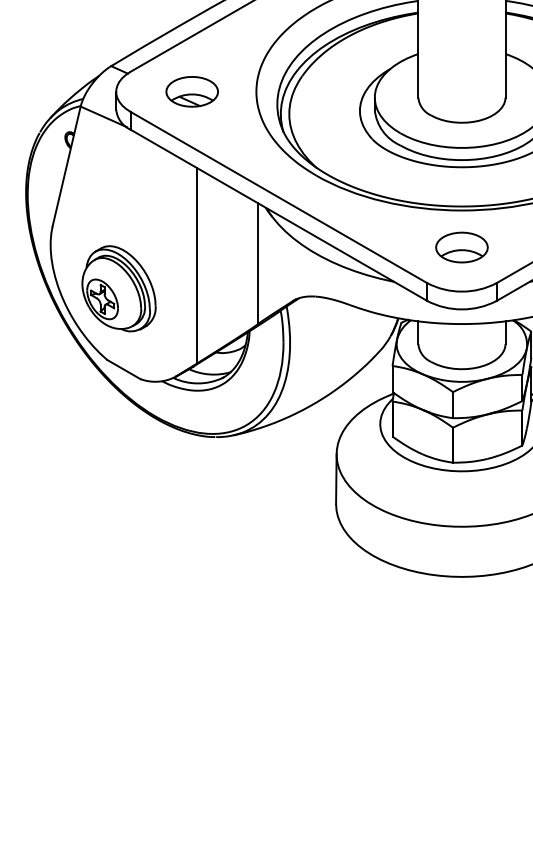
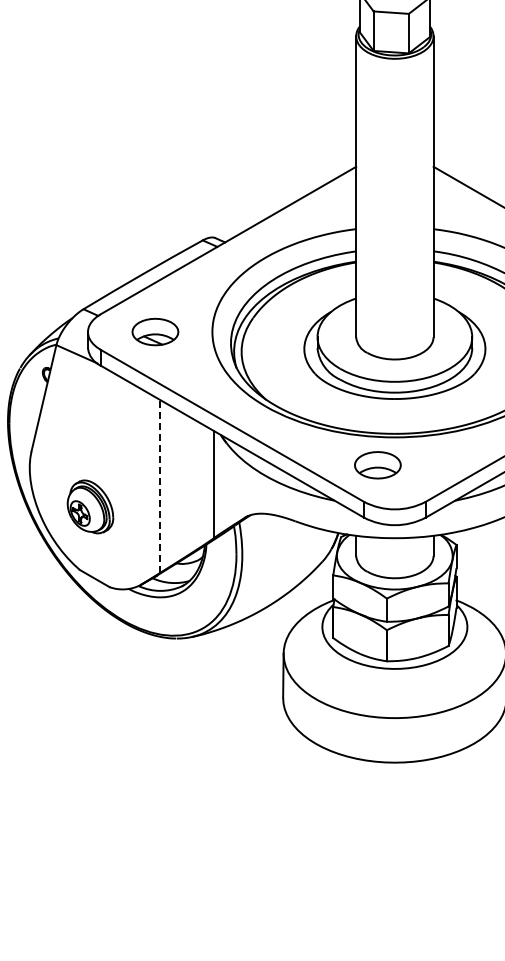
part: (461, 247) -> (377, 465), moved
line: (196, 265) -> (159, 486), solid -> dashed
part: (119, 288) -> (90, 506), size x0.7

